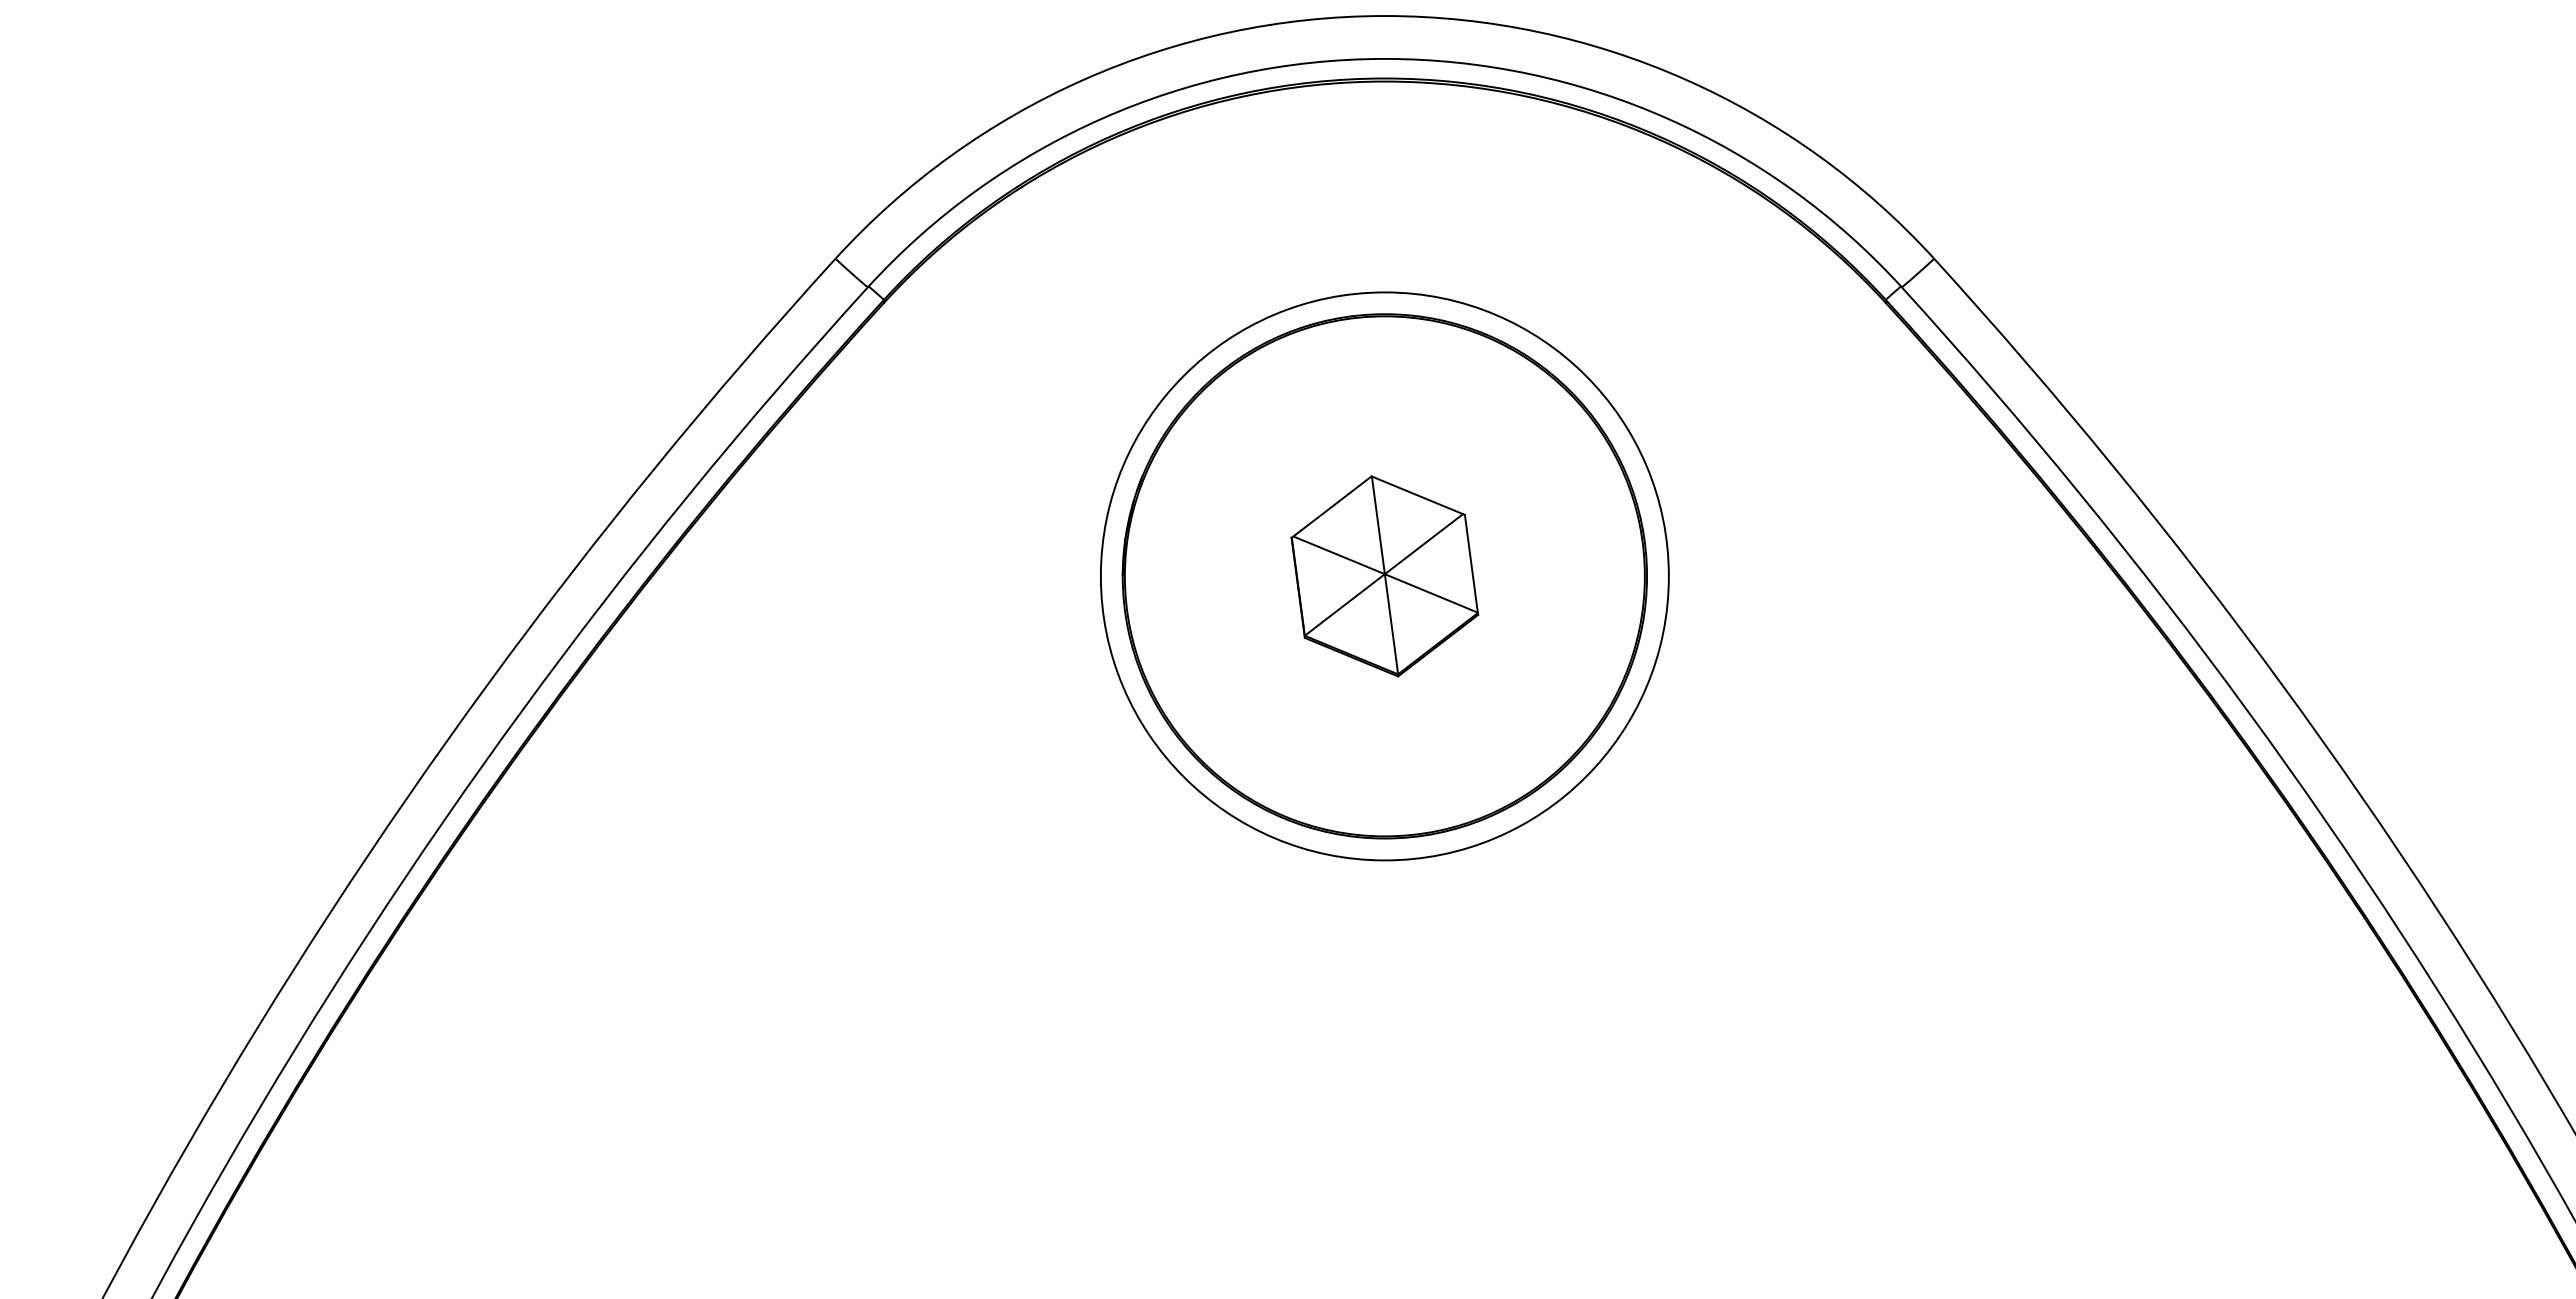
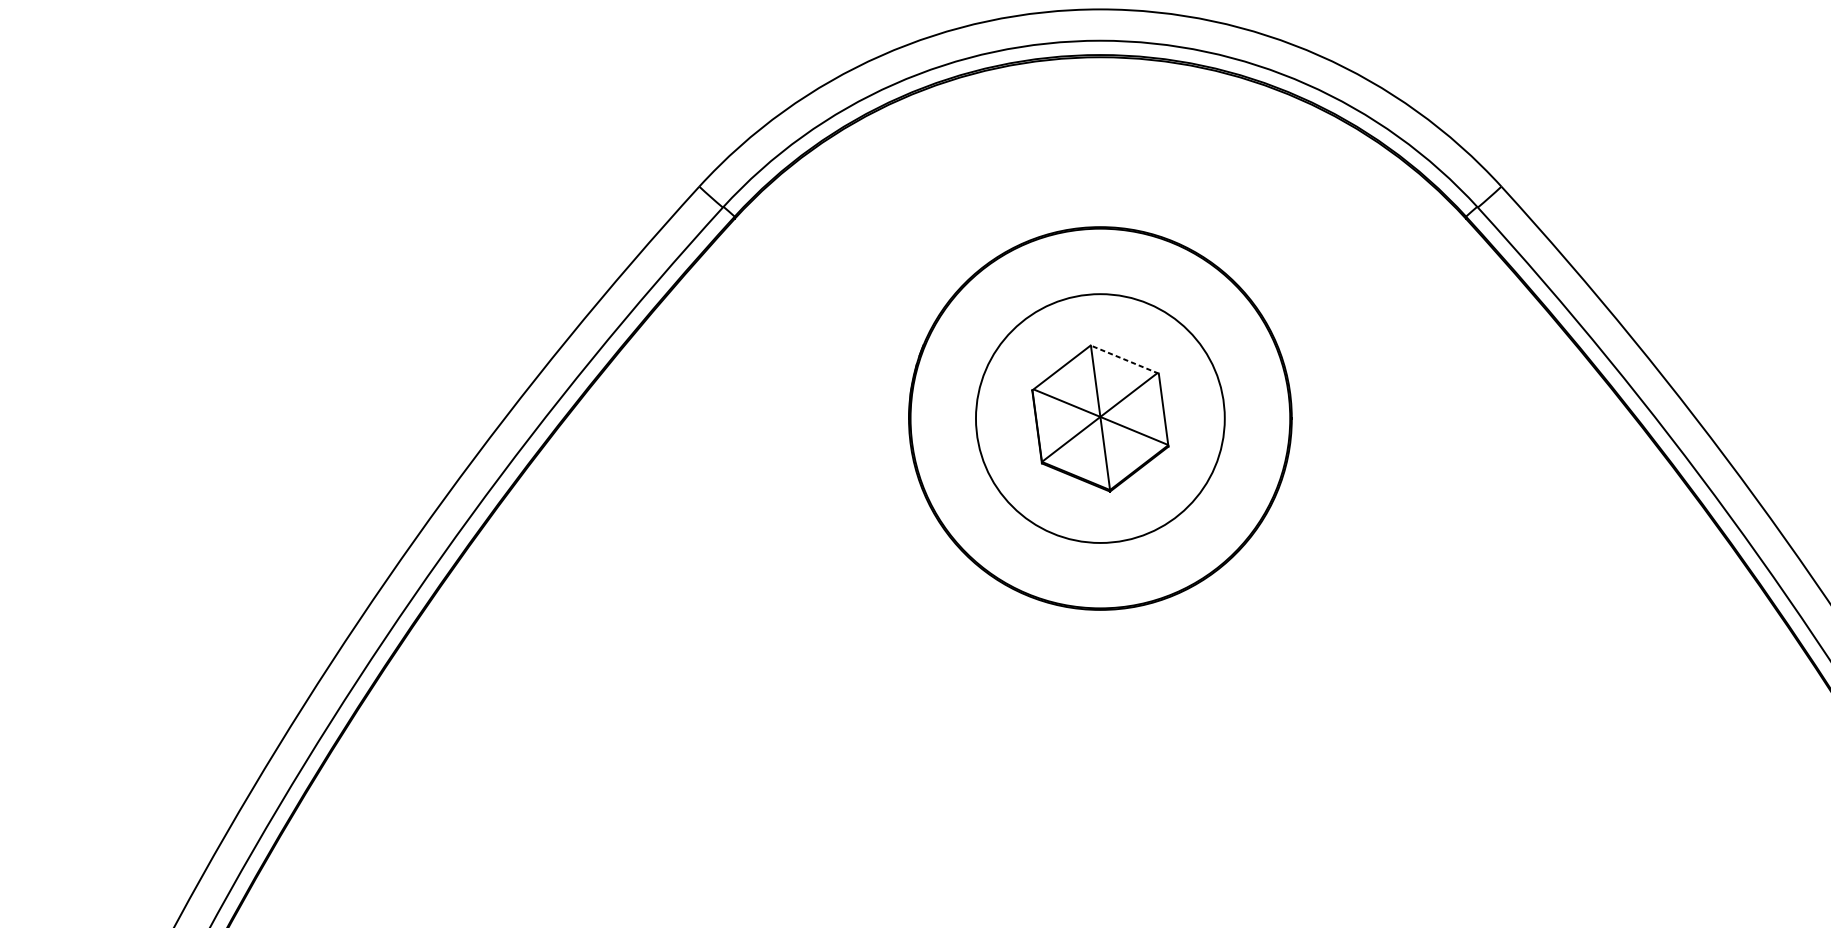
line: (1417, 495) -> (1124, 359), solid -> dashed
circle: (1384, 576) -> (1100, 418), size x0.6

